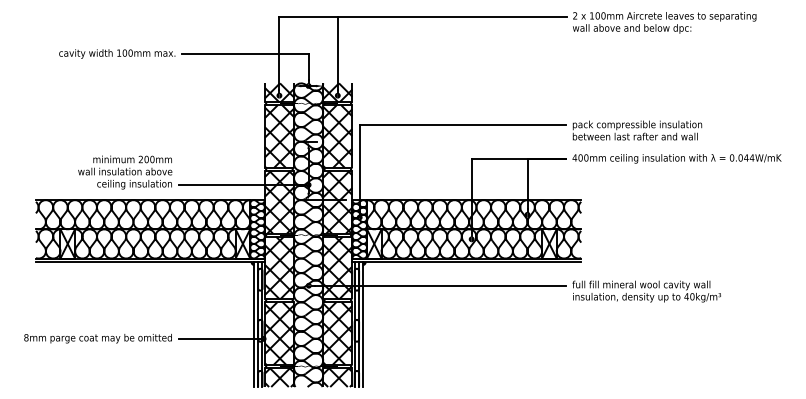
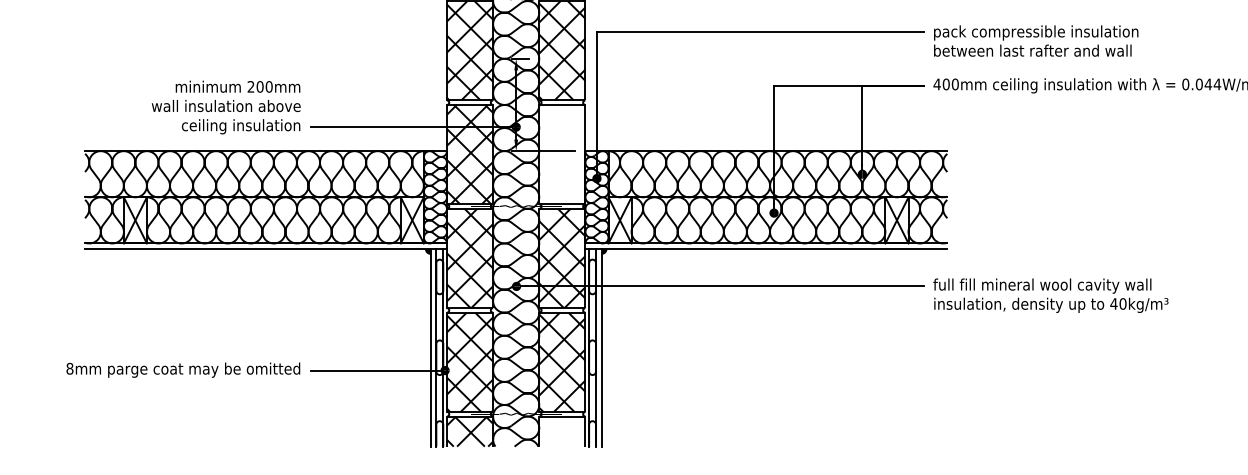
hatch: (337, 201) -> (561, 153), removed
hatch: (337, 377) -> (561, 431), removed

